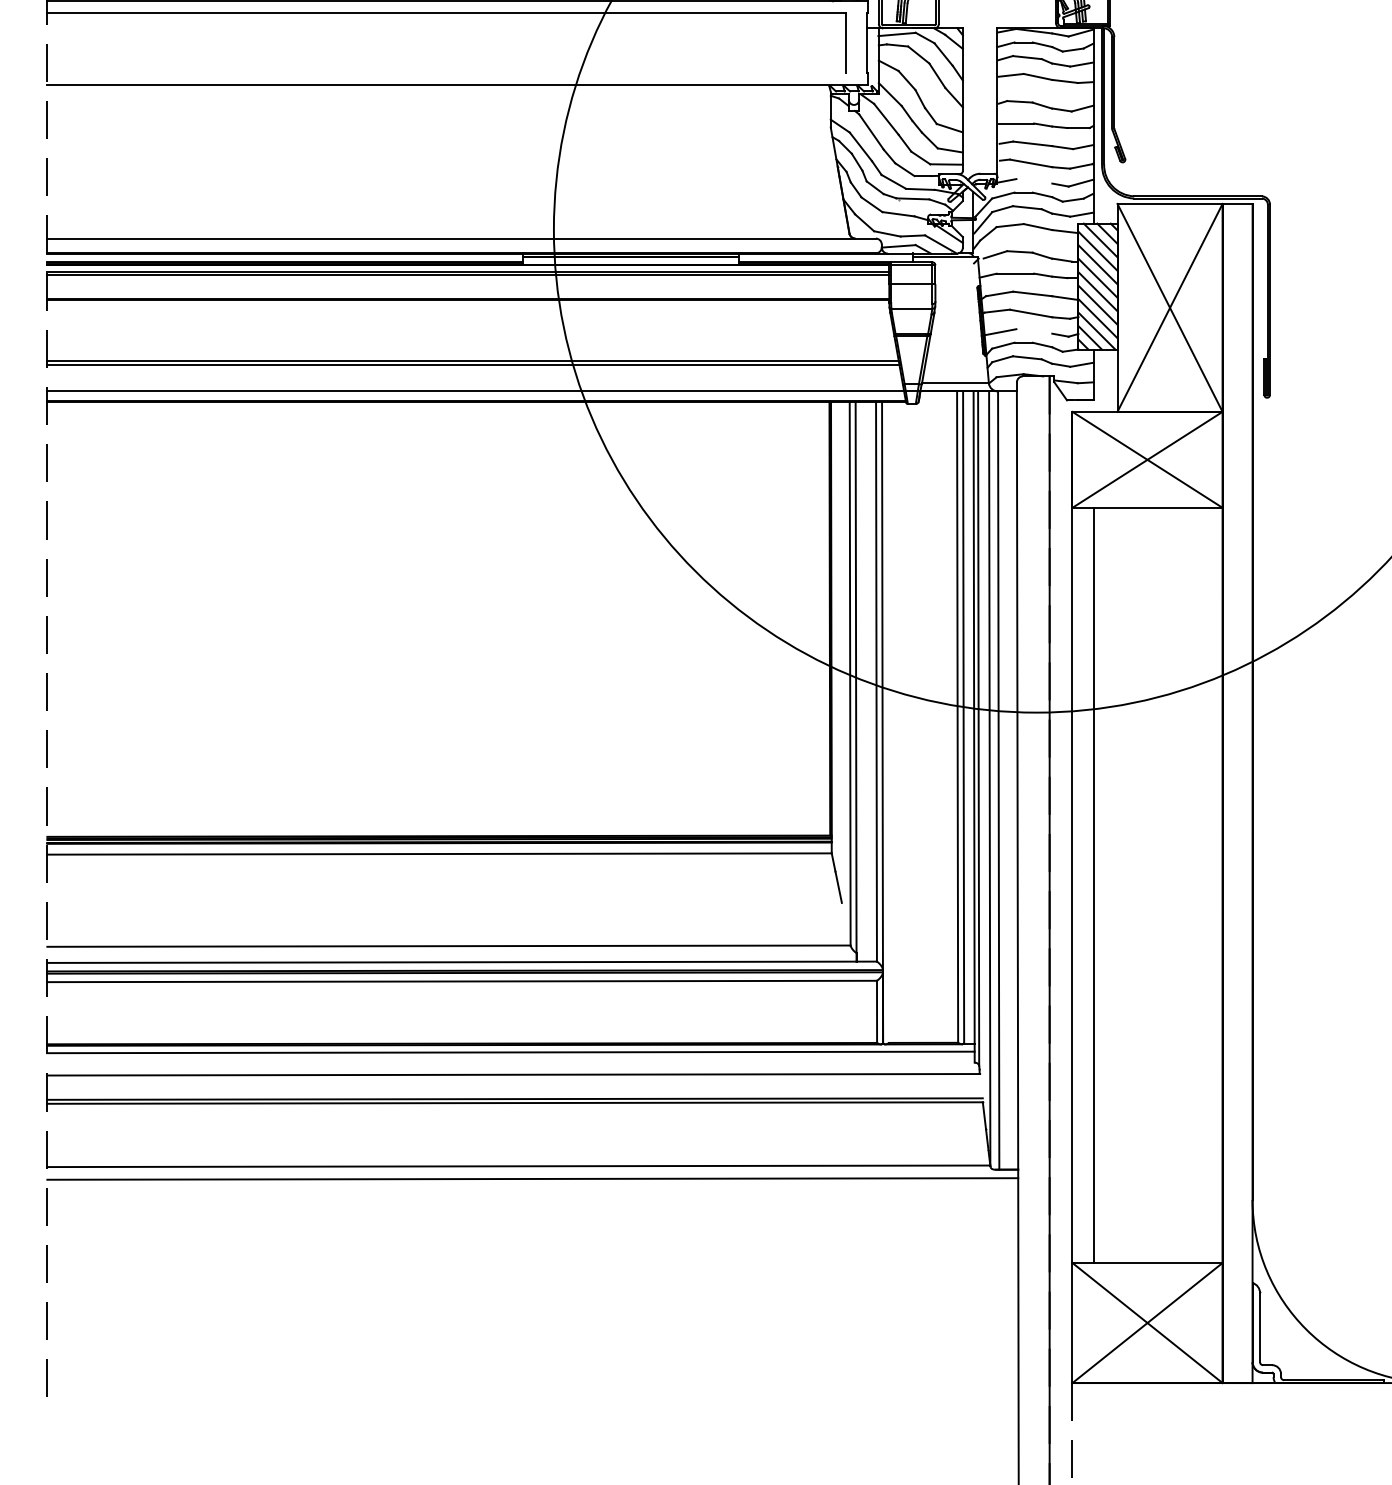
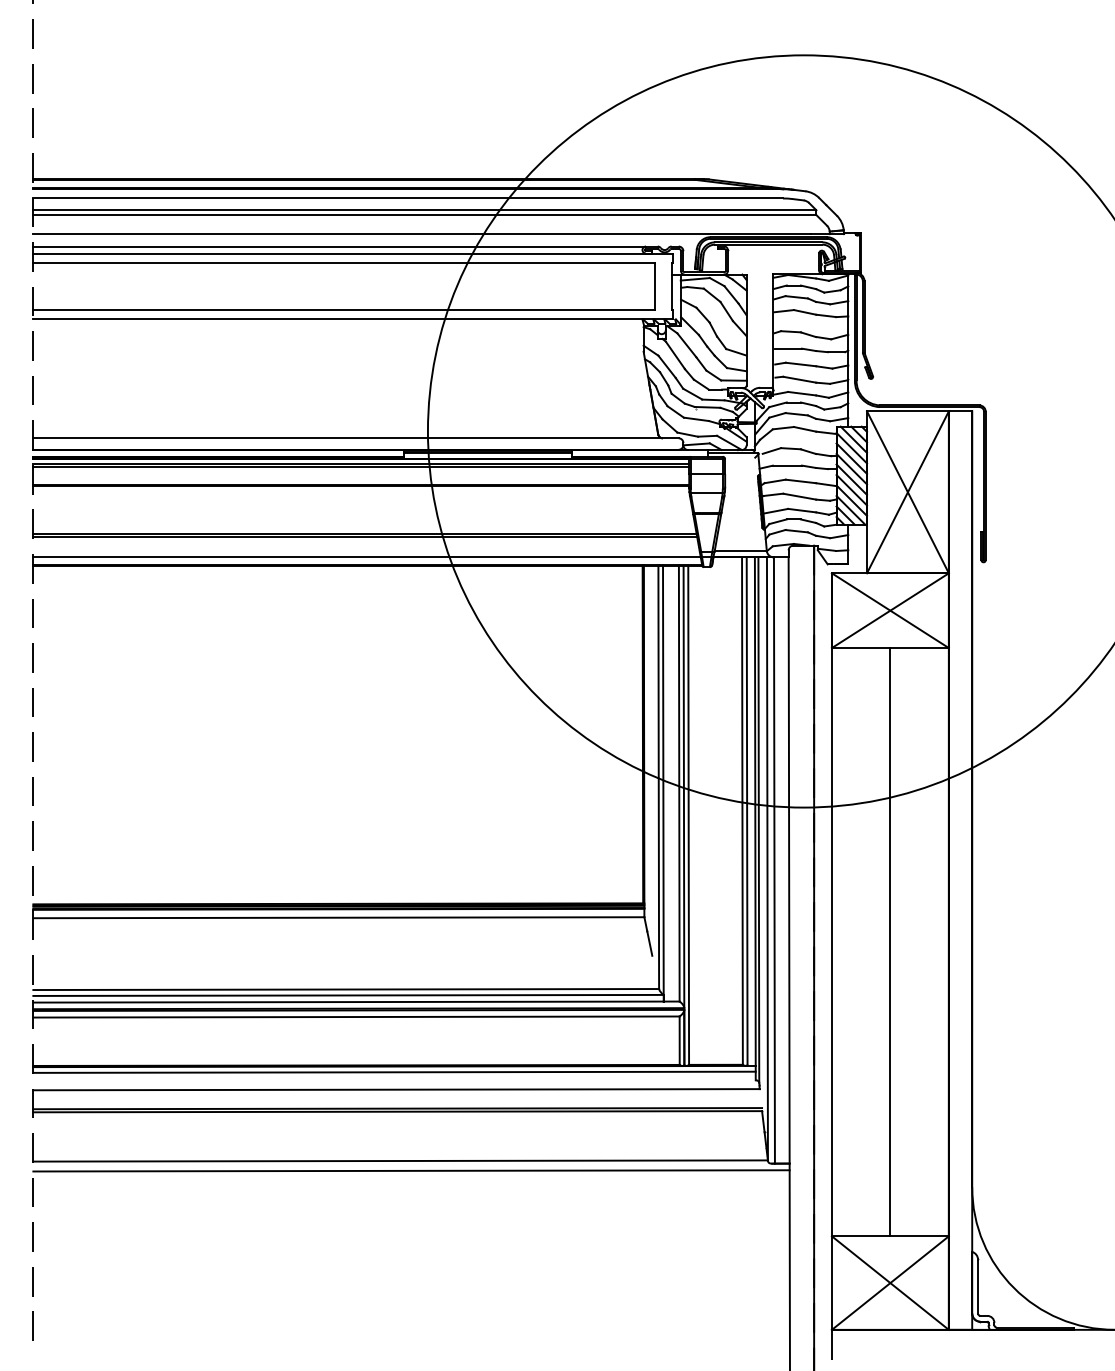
line: (446, 73) -> (344, 309), added
line: (1034, 181) -> (802, 393), added
line: (1034, 331) -> (802, 510), added
line: (888, 721) -> (688, 814), added
line: (1093, 885) -> (890, 942), moved
line: (451, 952) -> (348, 994), added

